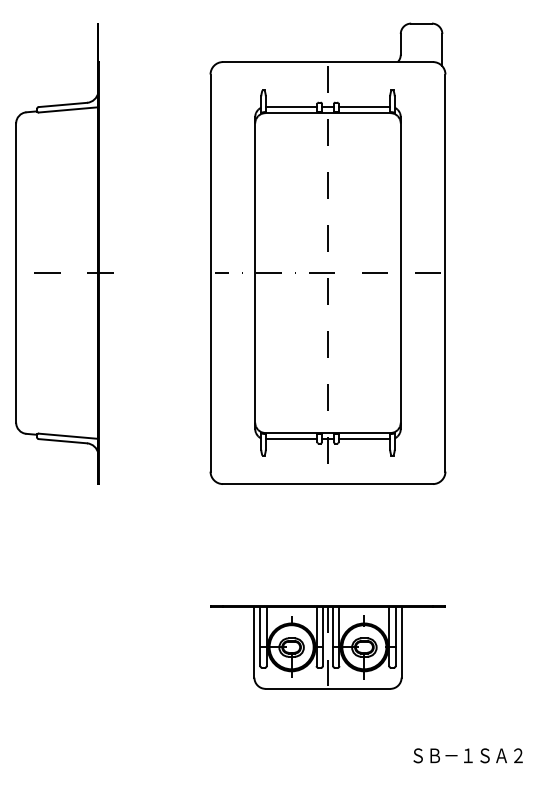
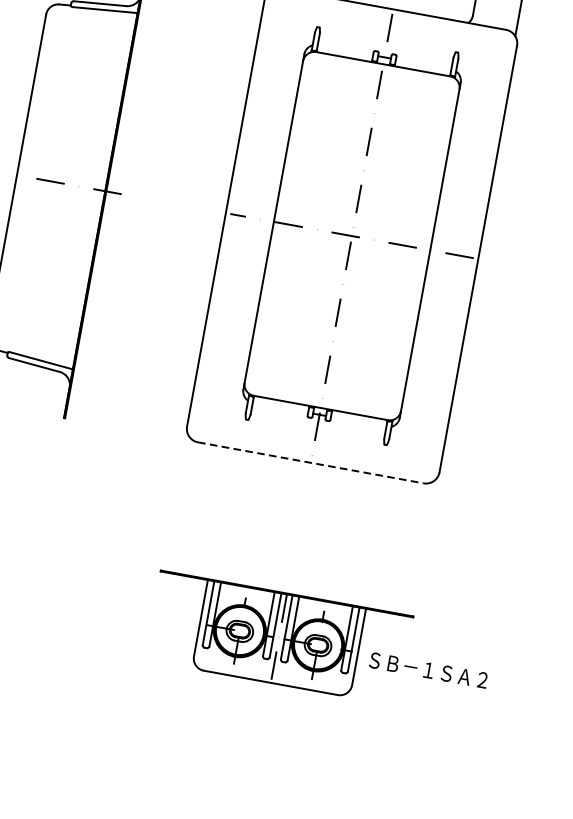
line: (291, 106) -> (345, 49), removed
line: (364, 106) -> (423, 64), removed
line: (291, 439) -> (280, 407), removed
line: (364, 439) -> (358, 422), removed
line: (328, 484) -> (311, 463), solid -> dashed
text: (467, 755) -> (428, 669), moved

